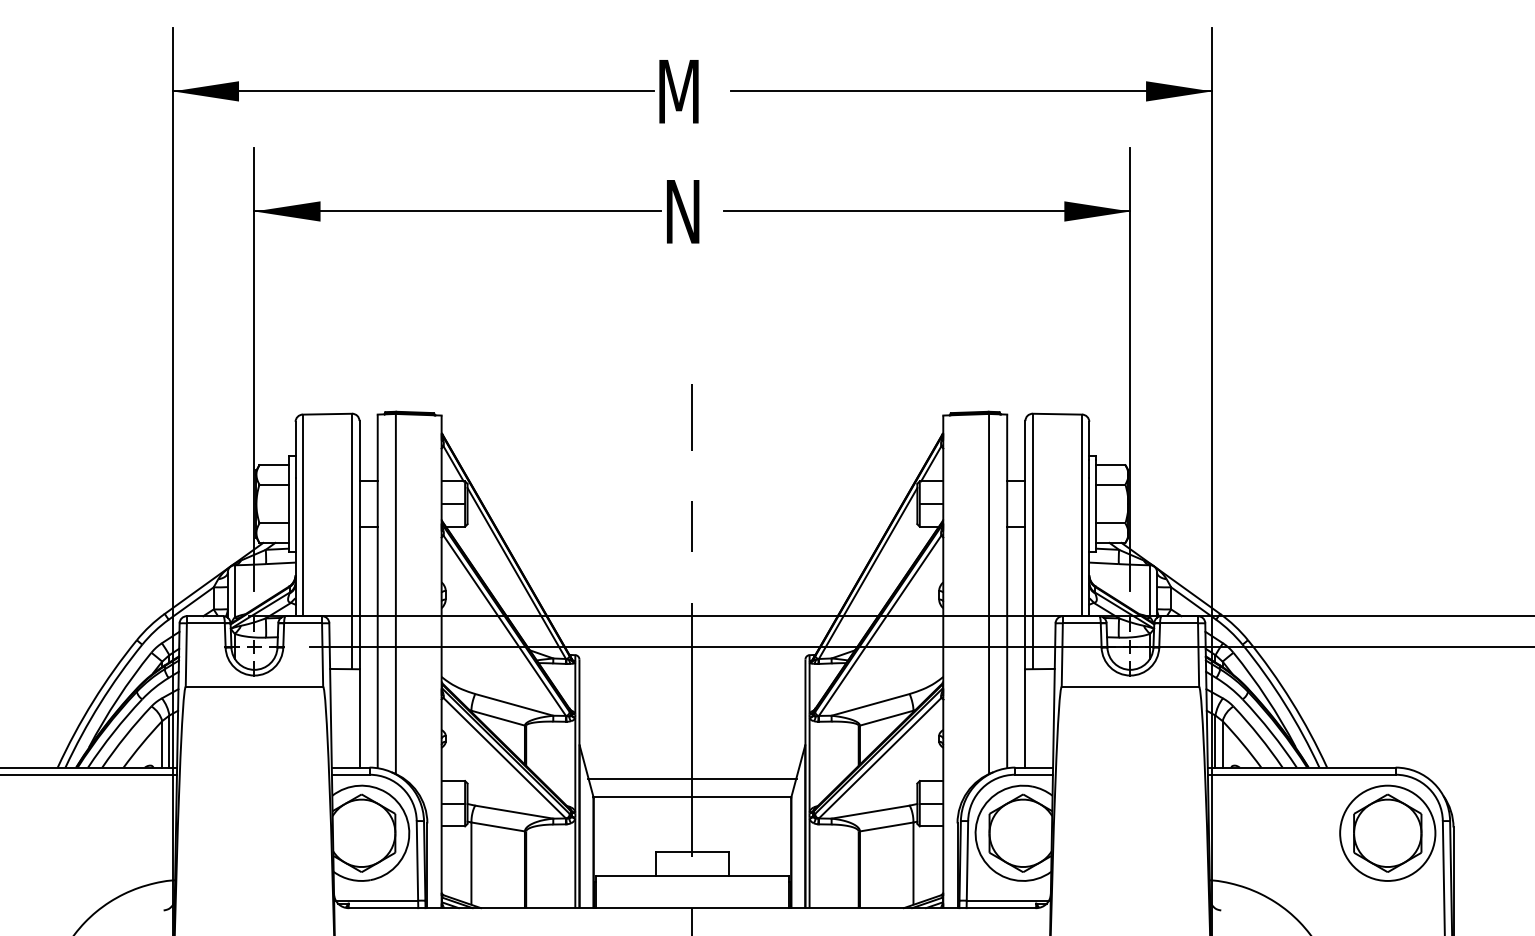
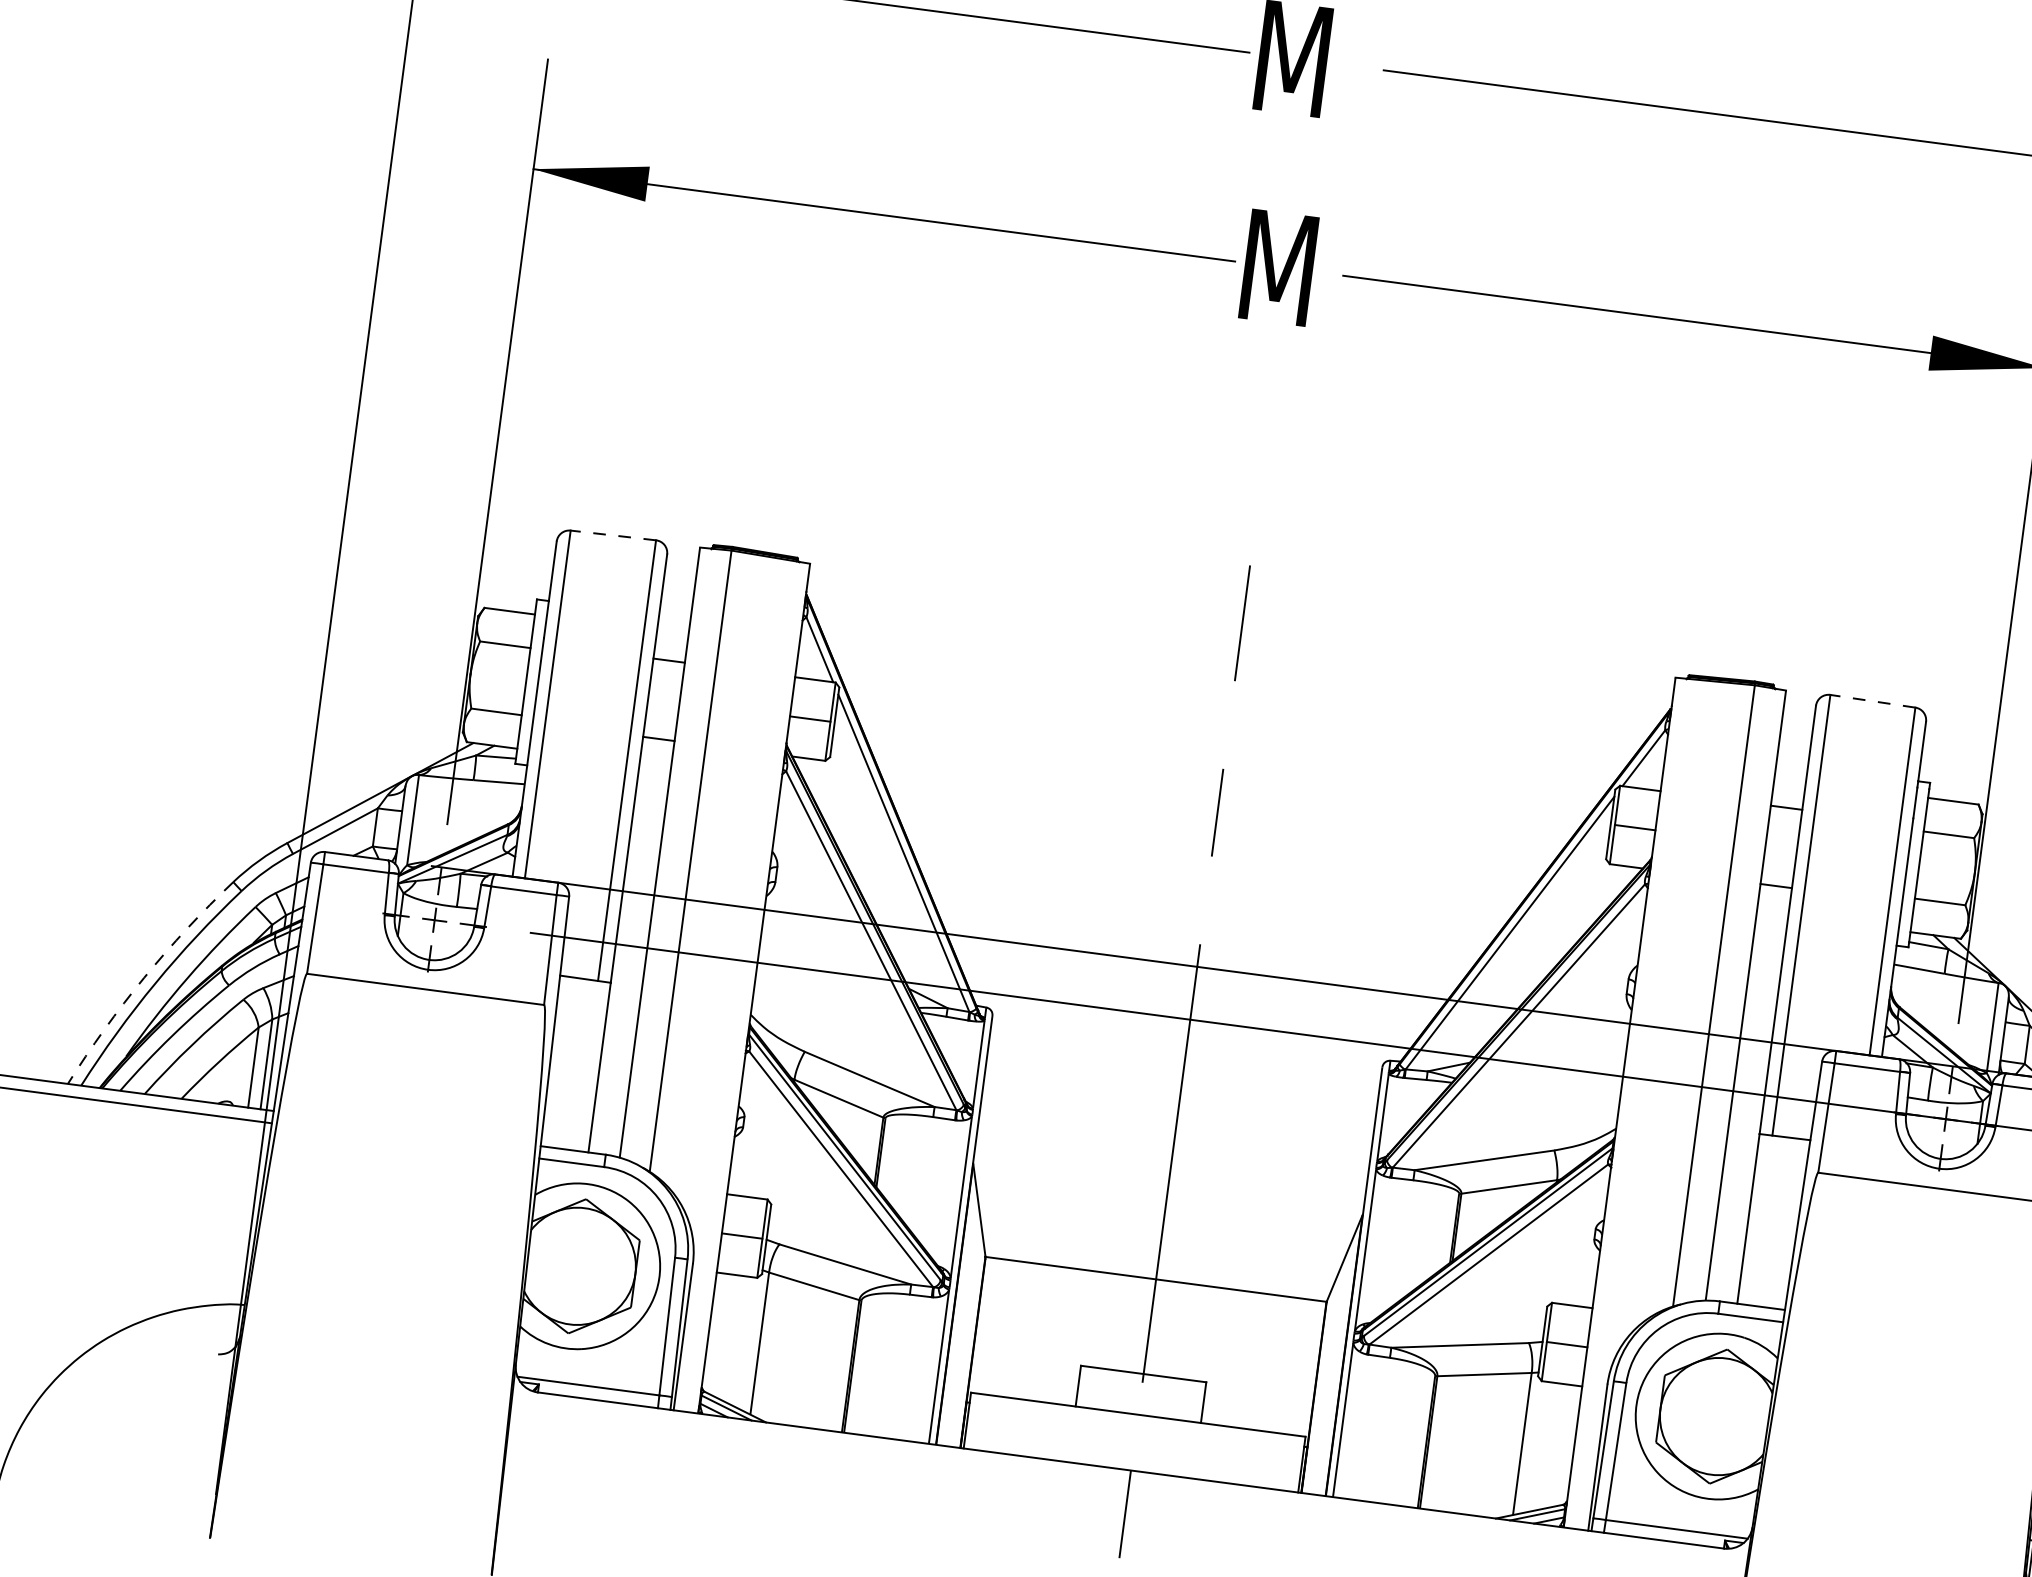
text: (689, 211) -> (1284, 268), N -> M
line: (327, 414) -> (613, 535), solid -> dashed
line: (1057, 414) -> (1872, 701), solid -> dashed
arc: (93, 701) -> (144, 977), solid -> dashed
line: (692, 778) -> (1160, 1246), removed

